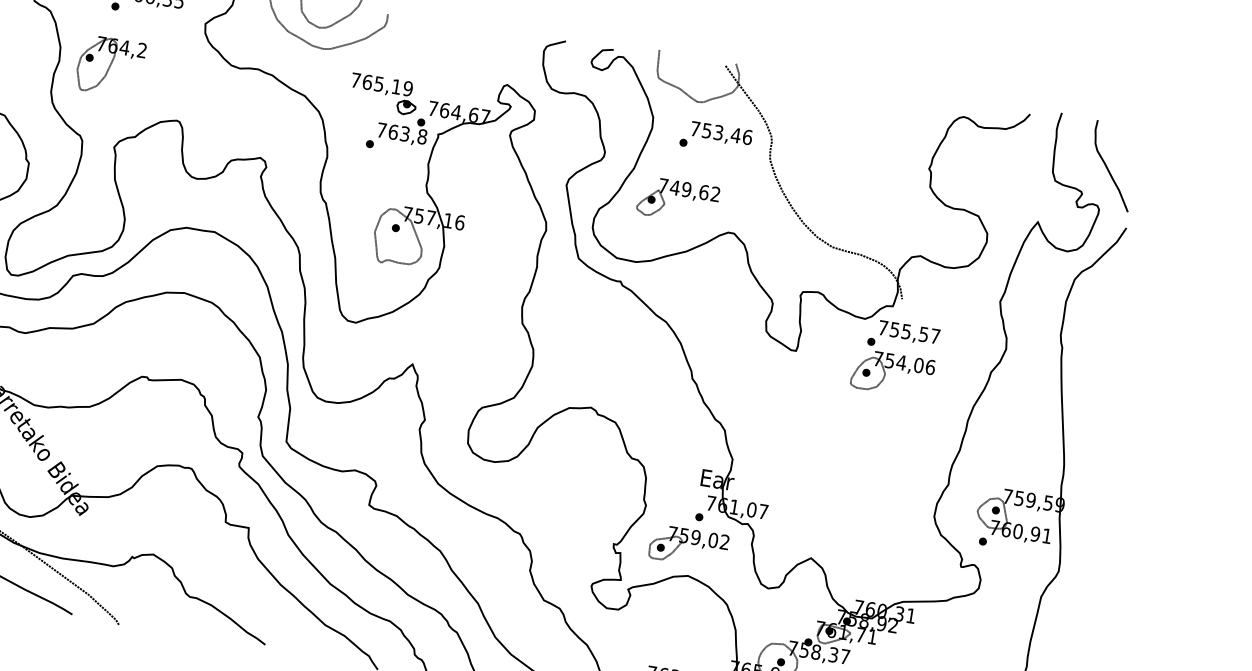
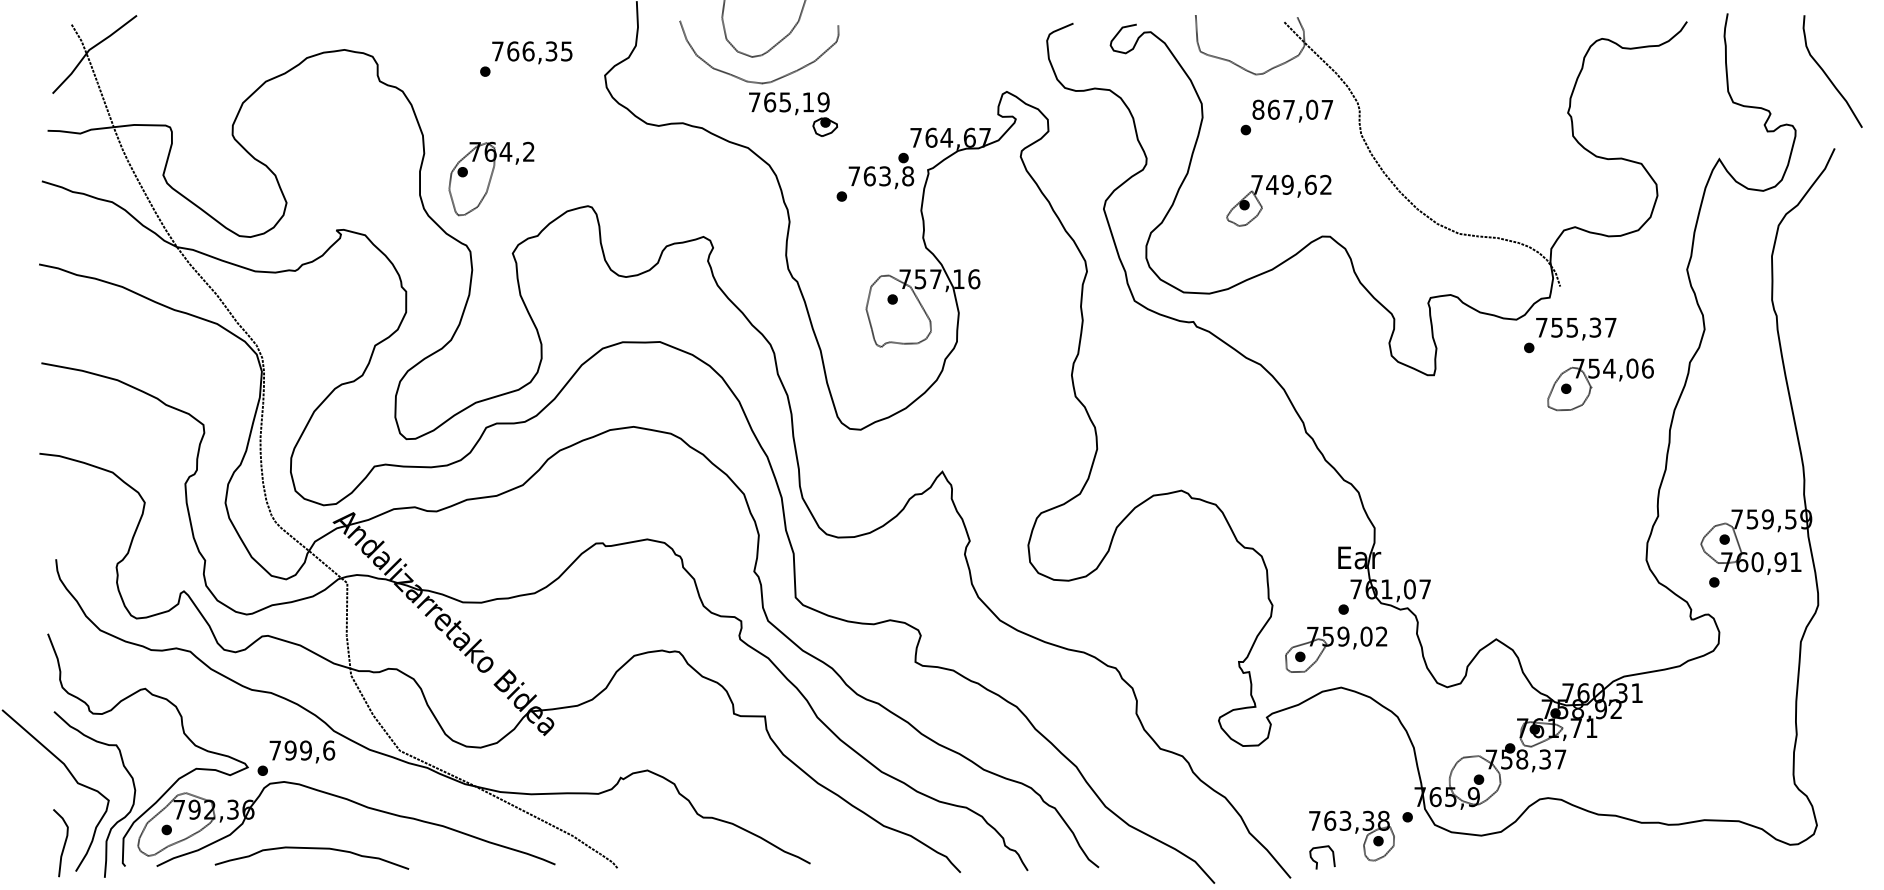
part: (110, 66) -> (491, 178), moved
part: (383, 94) -> (793, 114), moved
text: (721, 132) -> (1292, 109), 753,46 -> 867,07
curve: (1108, 167) -> (1827, 74), moved
part: (677, 195) -> (1276, 194), moved
text: (923, 334) -> (1595, 327), 755,57 -> 755,37
part: (891, 367) -> (1597, 377), moved

